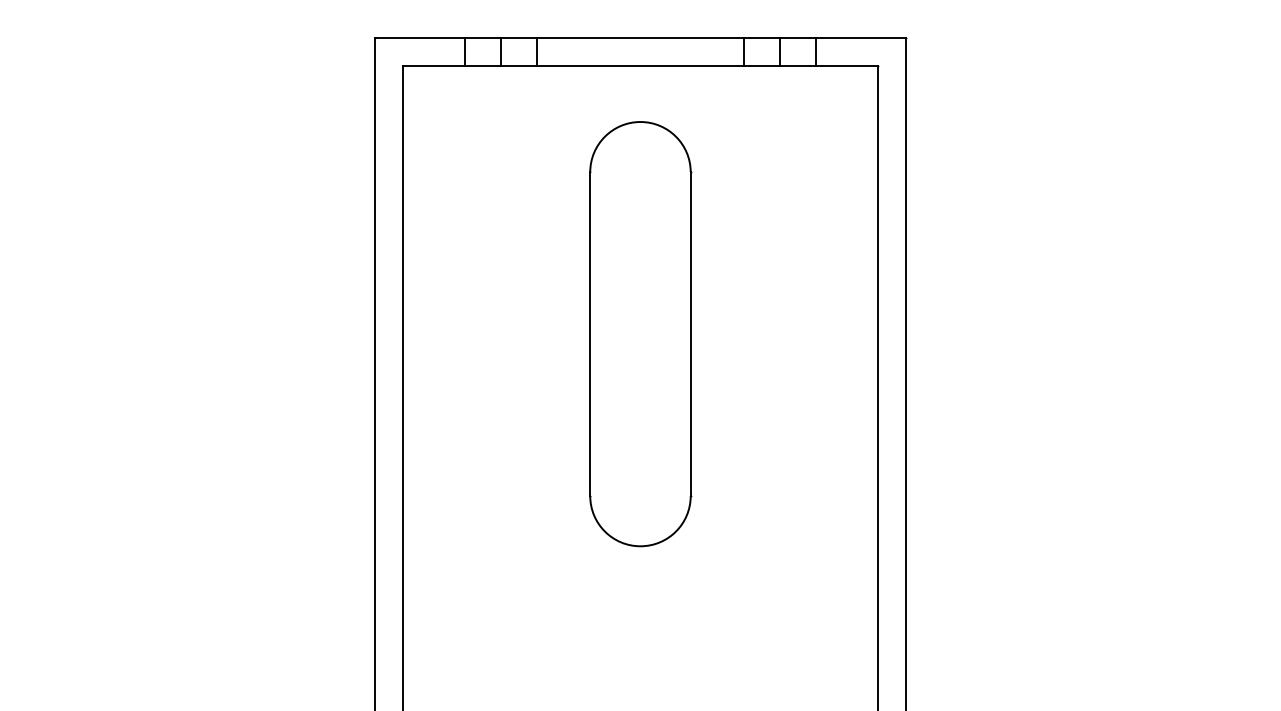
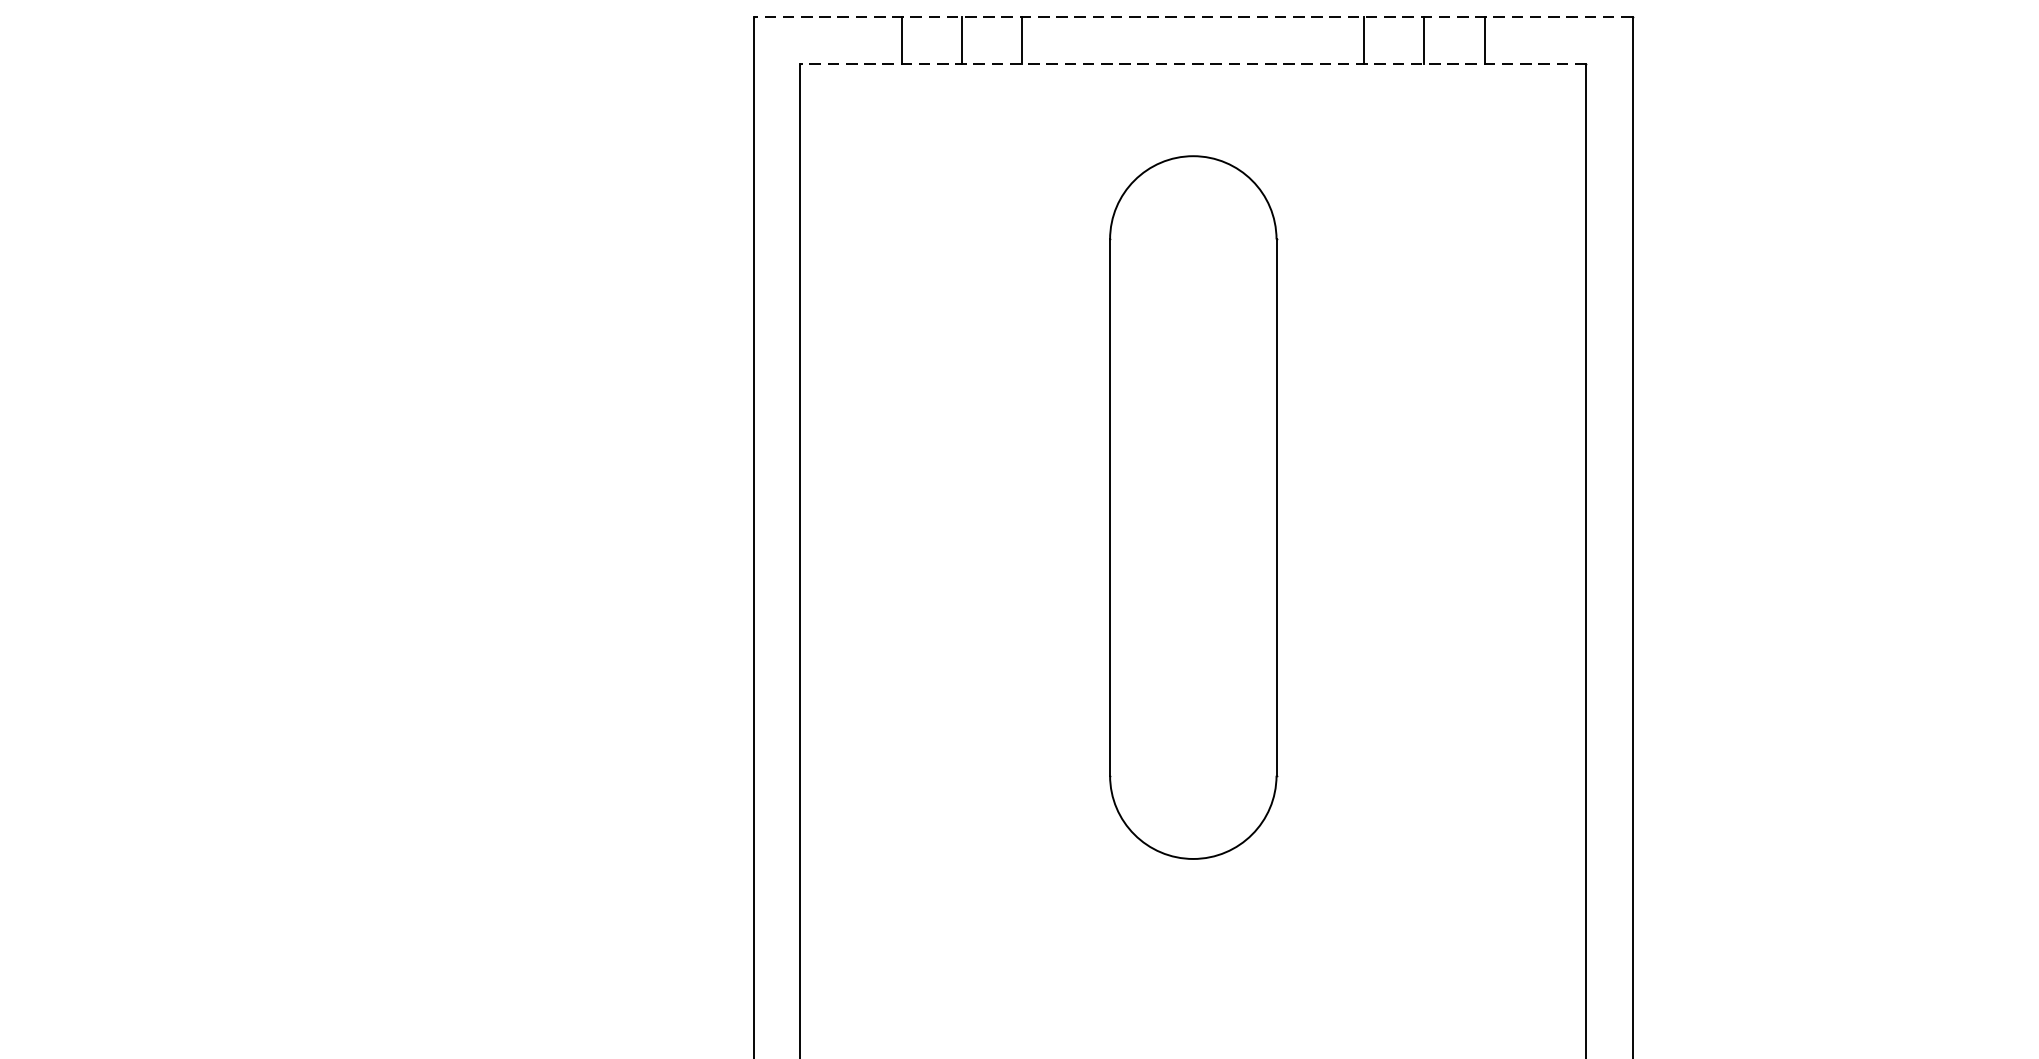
line: (639, 38) -> (1191, 17), solid -> dashed
line: (639, 66) -> (1191, 64), solid -> dashed

